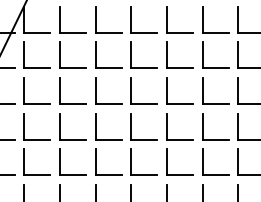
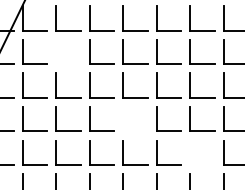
part: (60, 54) -> (56, 51), removed
part: (131, 126) -> (123, 118), removed
part: (203, 161) -> (191, 151), removed

